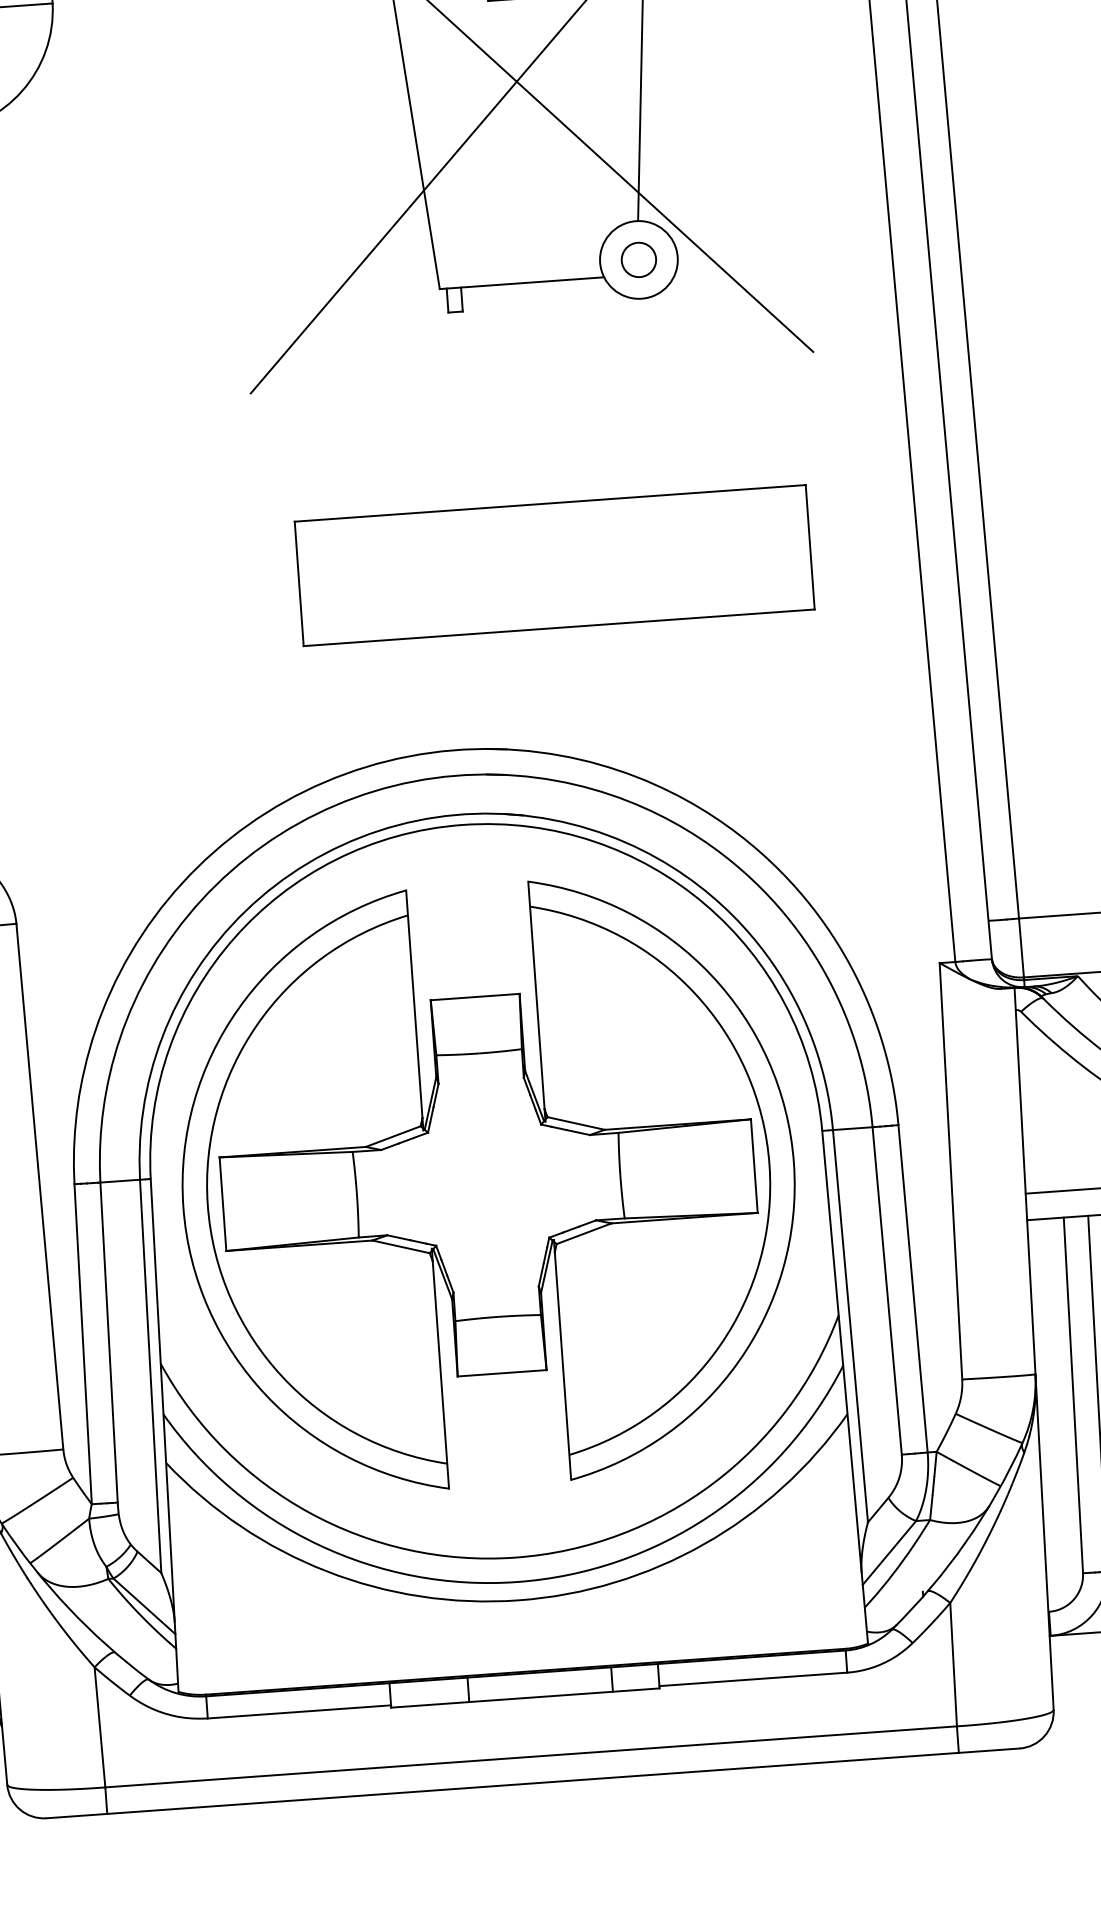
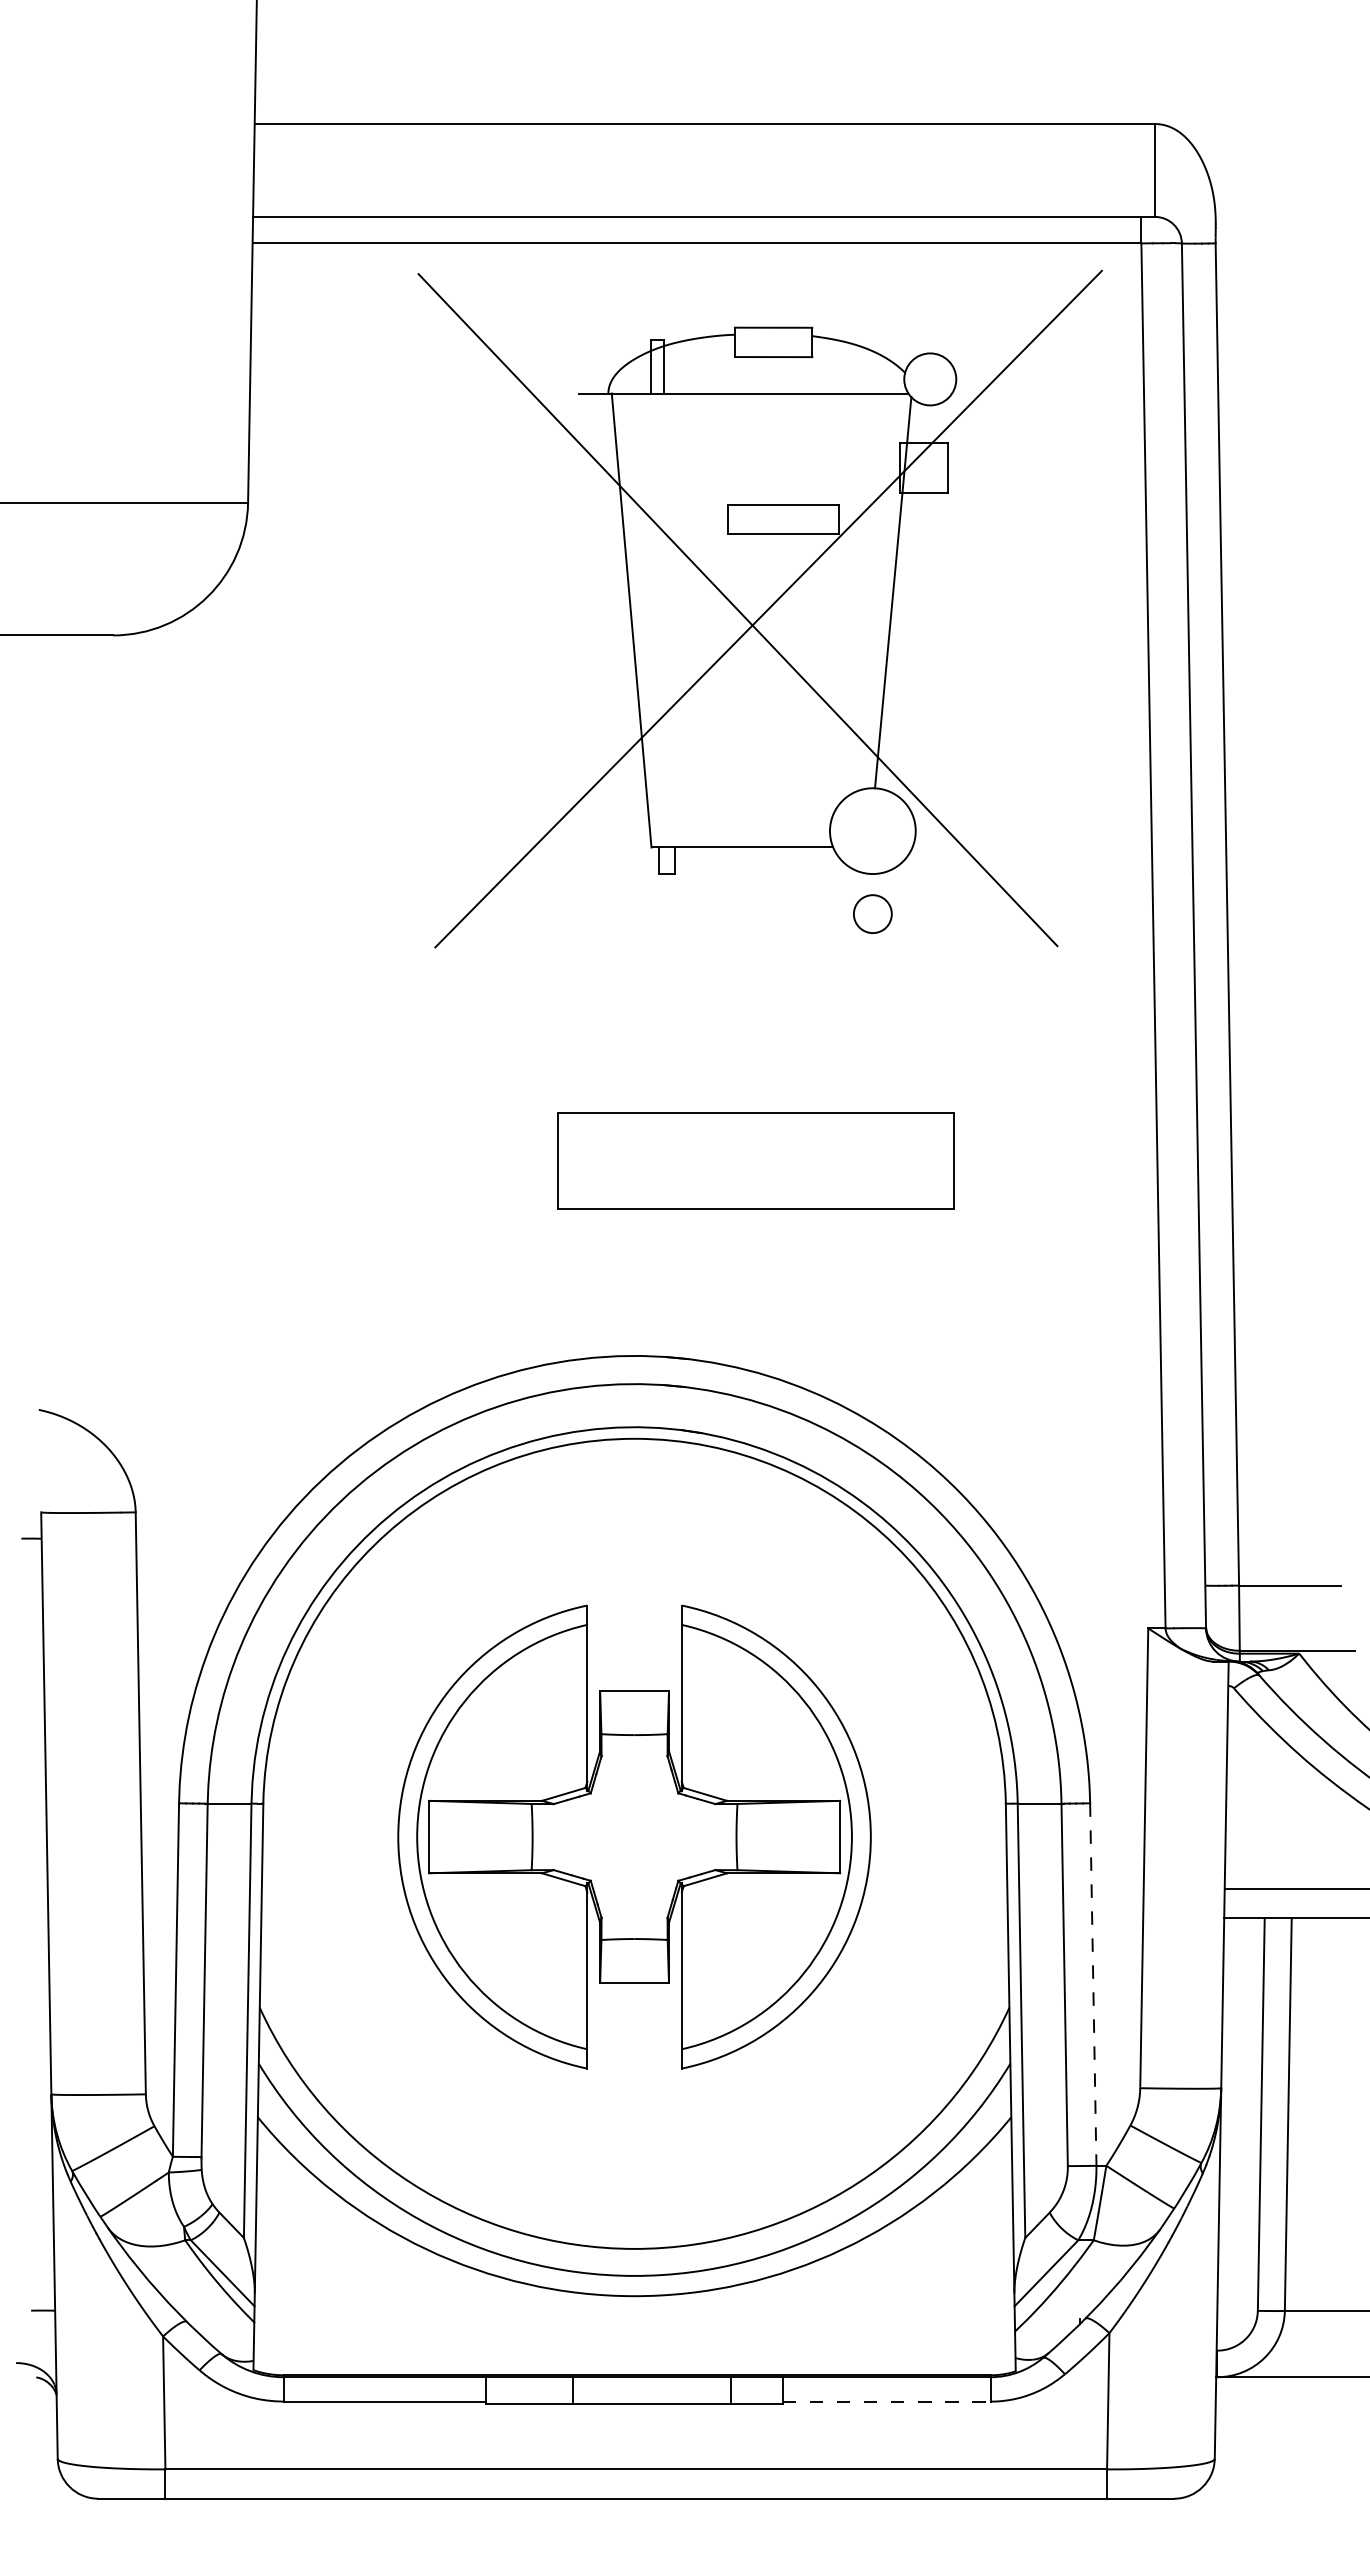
part: (638, 259) -> (872, 913), moved
part: (555, 565) -> (756, 1160), size x0.7
part: (488, 1184) -> (634, 1836), size x0.7
line: (913, 1289) -> (1093, 1985), solid -> dashed
line: (753, 1679) -> (886, 2401), solid -> dashed

